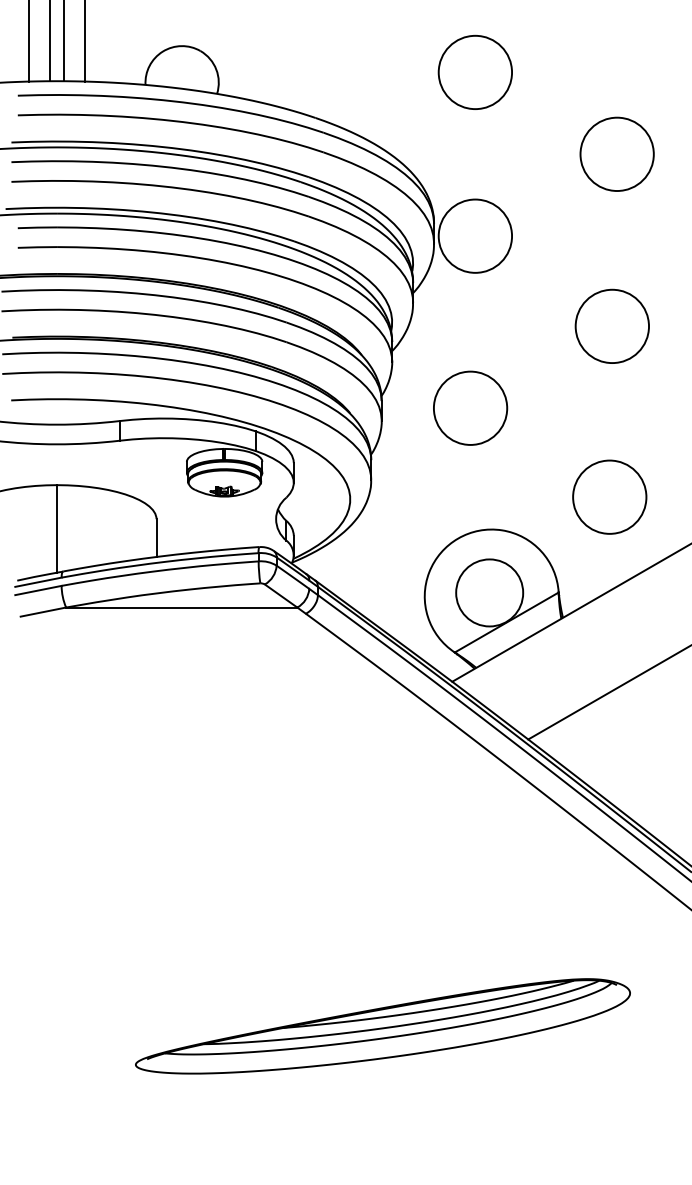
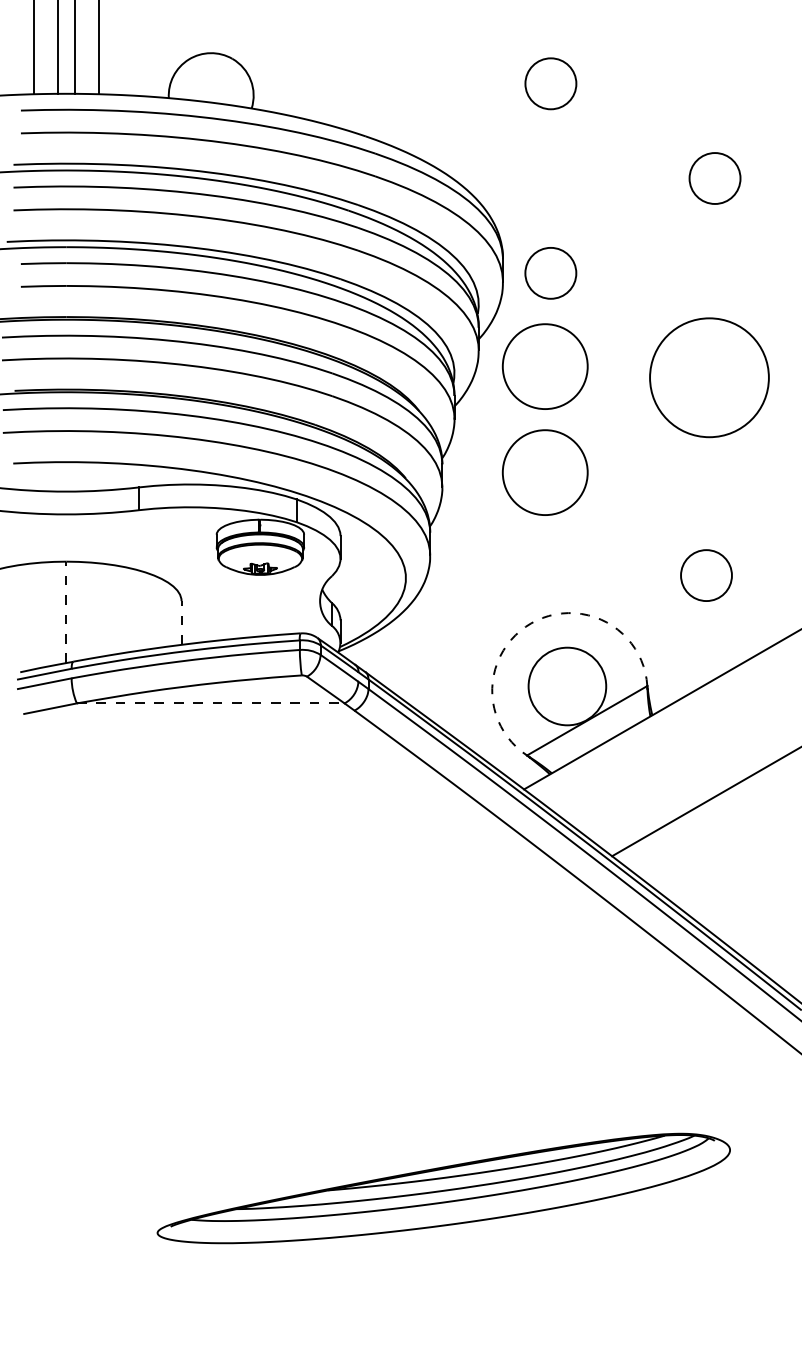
circle: (475, 72) -> (550, 83), size x0.6
circle: (616, 154) -> (714, 178), size x0.6
circle: (475, 235) -> (550, 272), size x0.6
circle: (469, 316) -> (544, 366), added
circle: (612, 326) -> (709, 377), size x1.4
circle: (609, 497) -> (706, 575), size x0.6
line: (57, 529) -> (66, 612), solid -> dashed
line: (156, 537) -> (181, 622), solid -> dashed
arc: (458, 538) -> (531, 623), solid -> dashed
line: (181, 607) -> (210, 703), solid -> dashed

